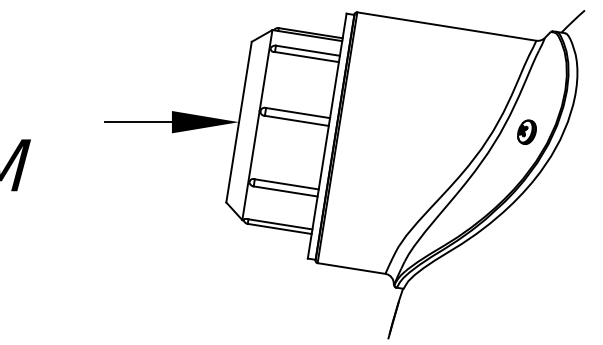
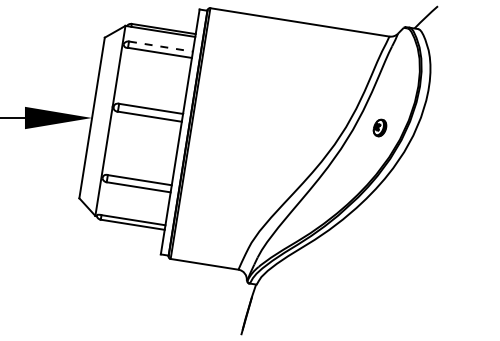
line: (308, 50) -> (161, 46), solid -> dashed
part: (526, 131) -> (379, 127), size x0.7

